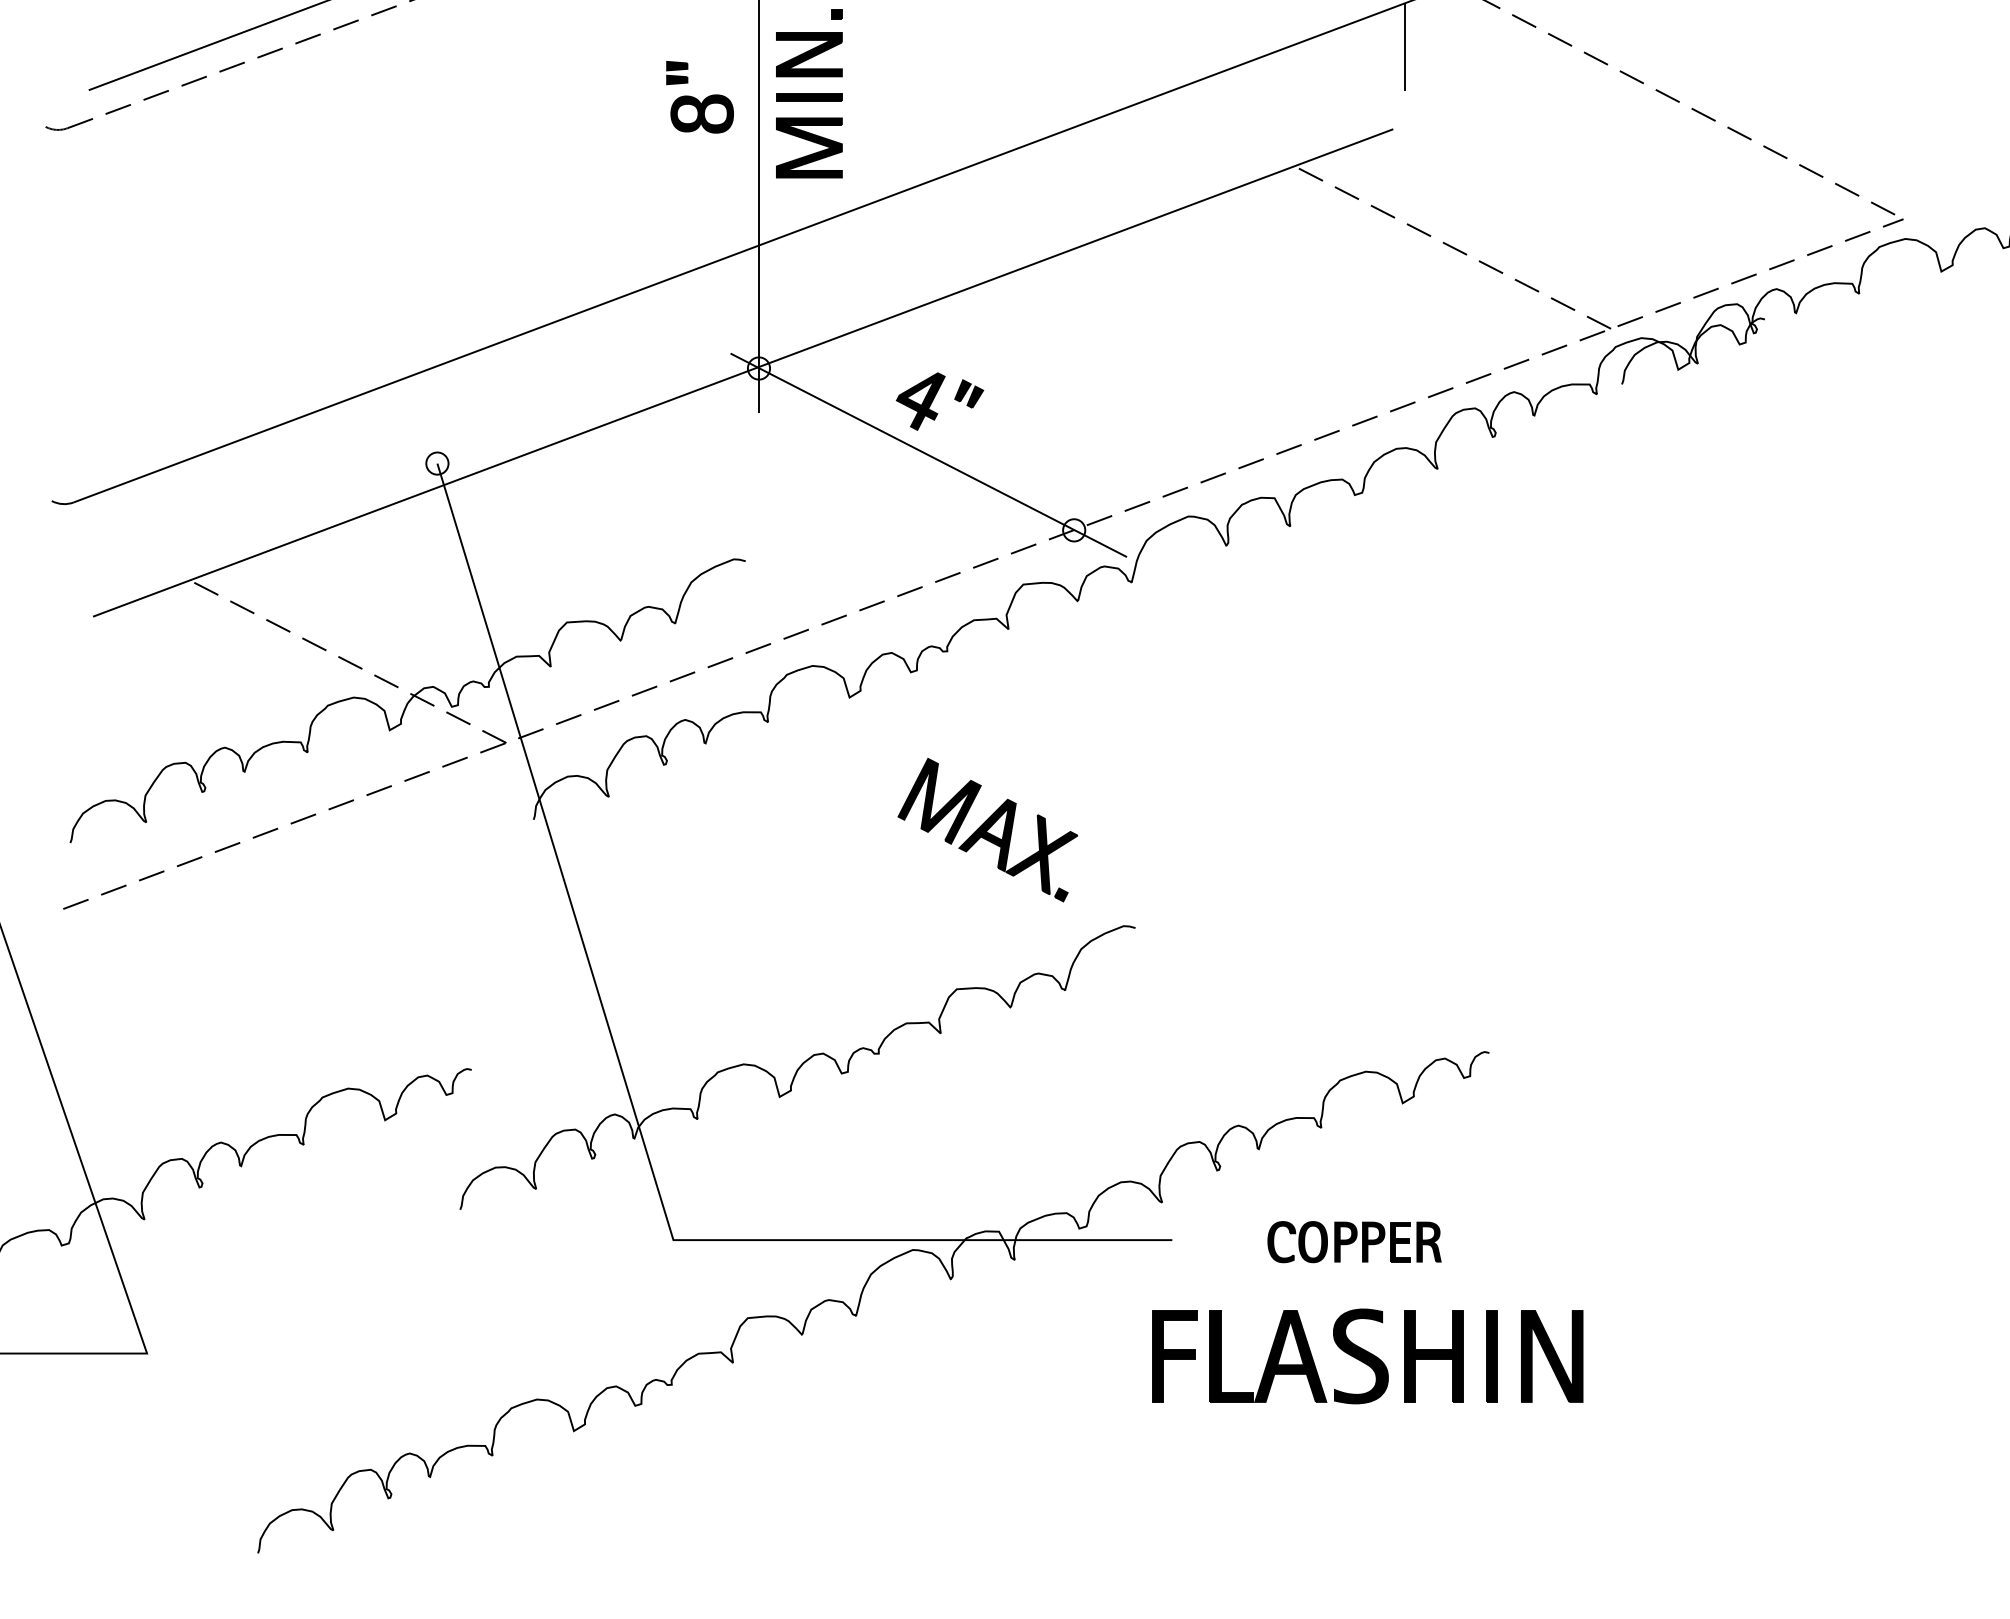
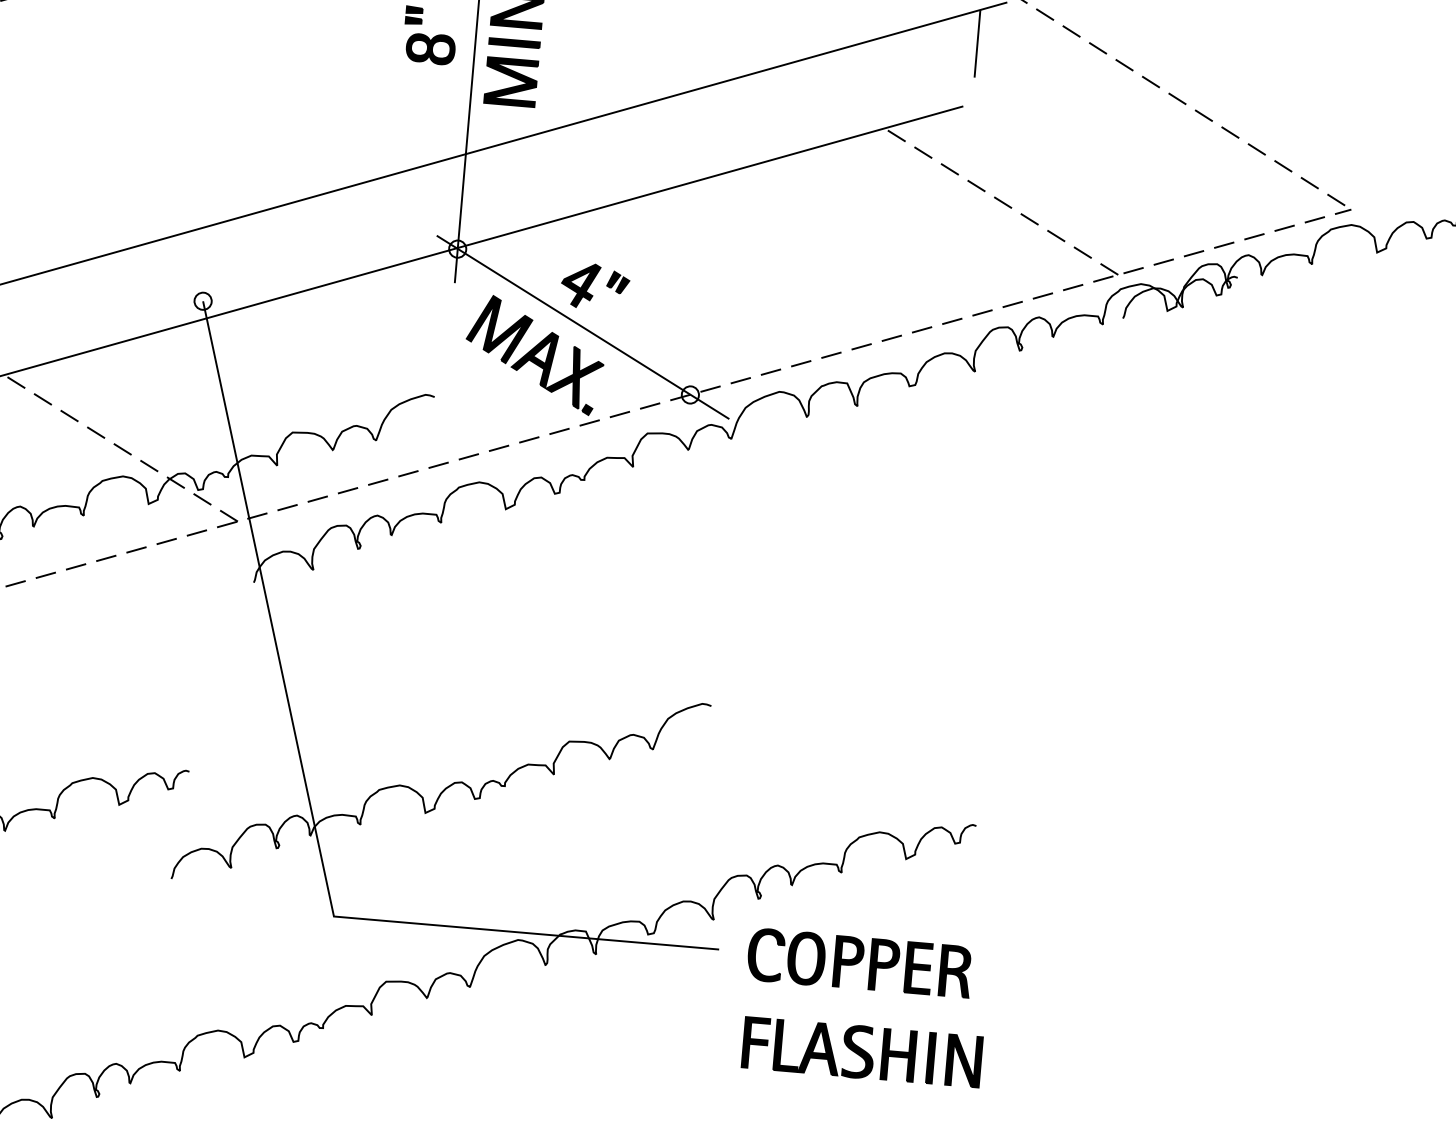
part: (987, 830) -> (534, 355), moved
part: (1354, 1241) -> (859, 962), size x1.67
part: (1367, 1356) -> (862, 1052), size x0.71

